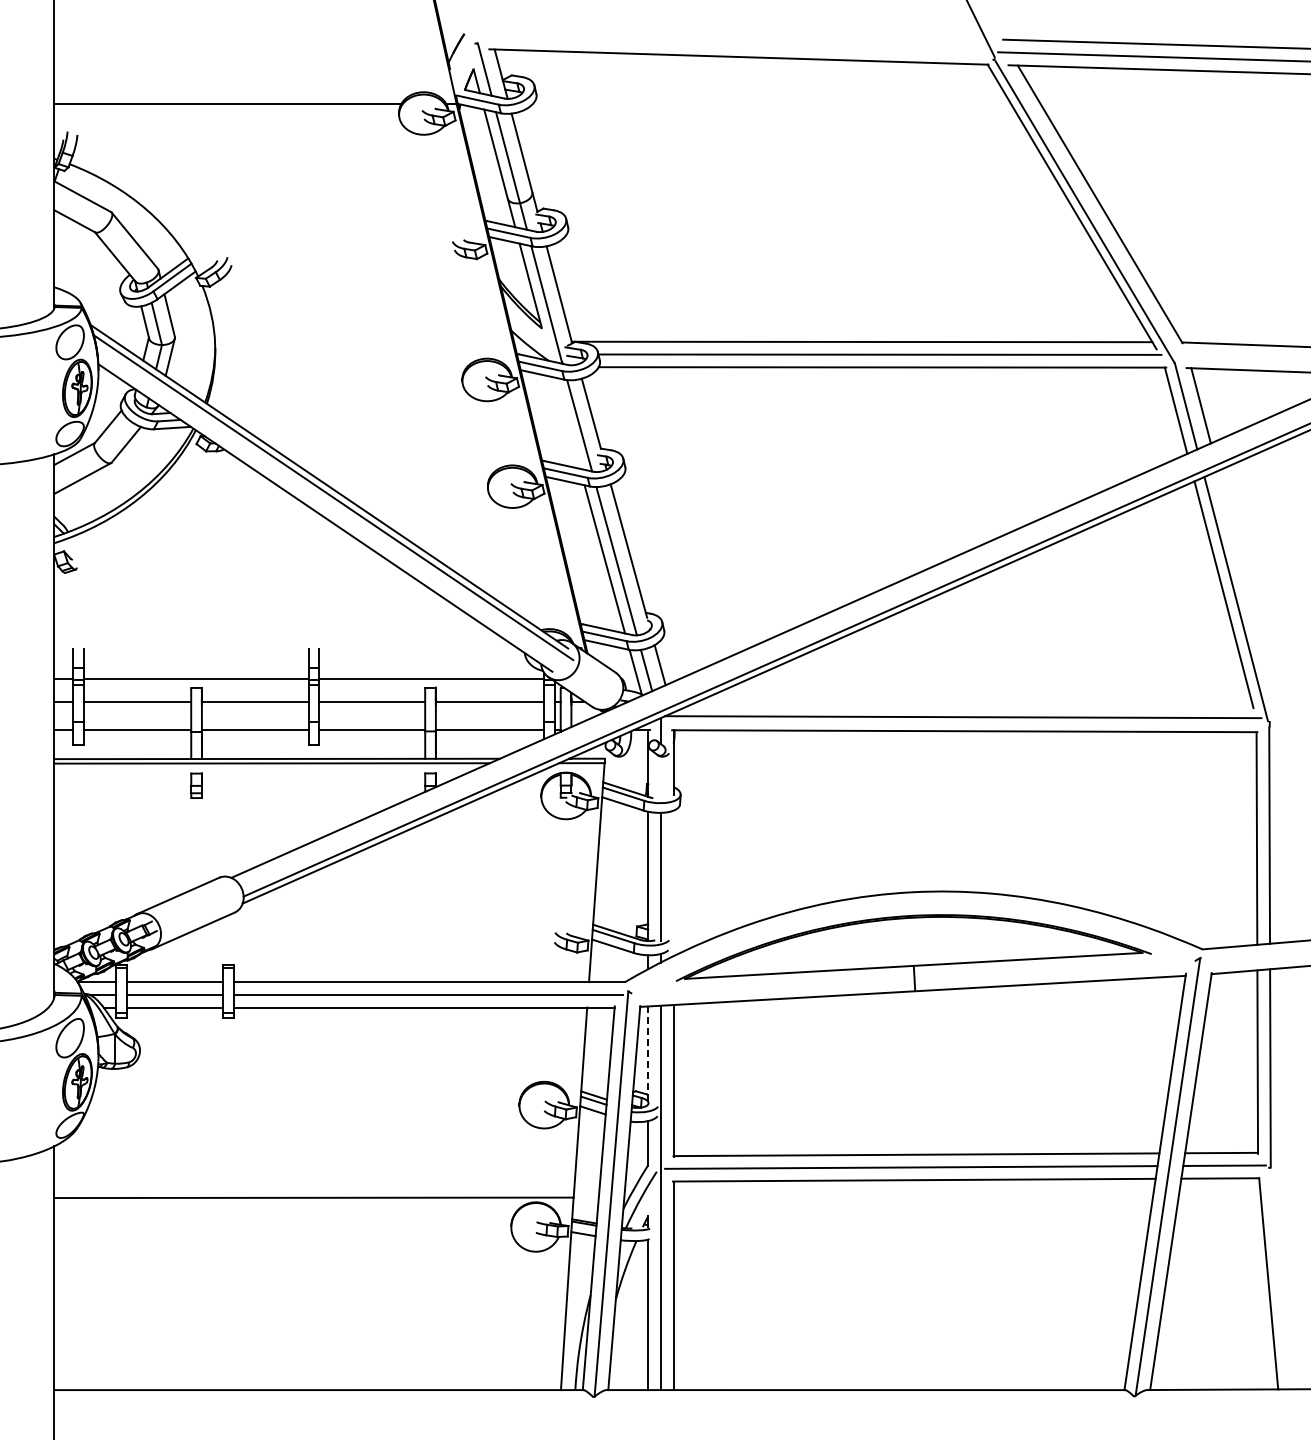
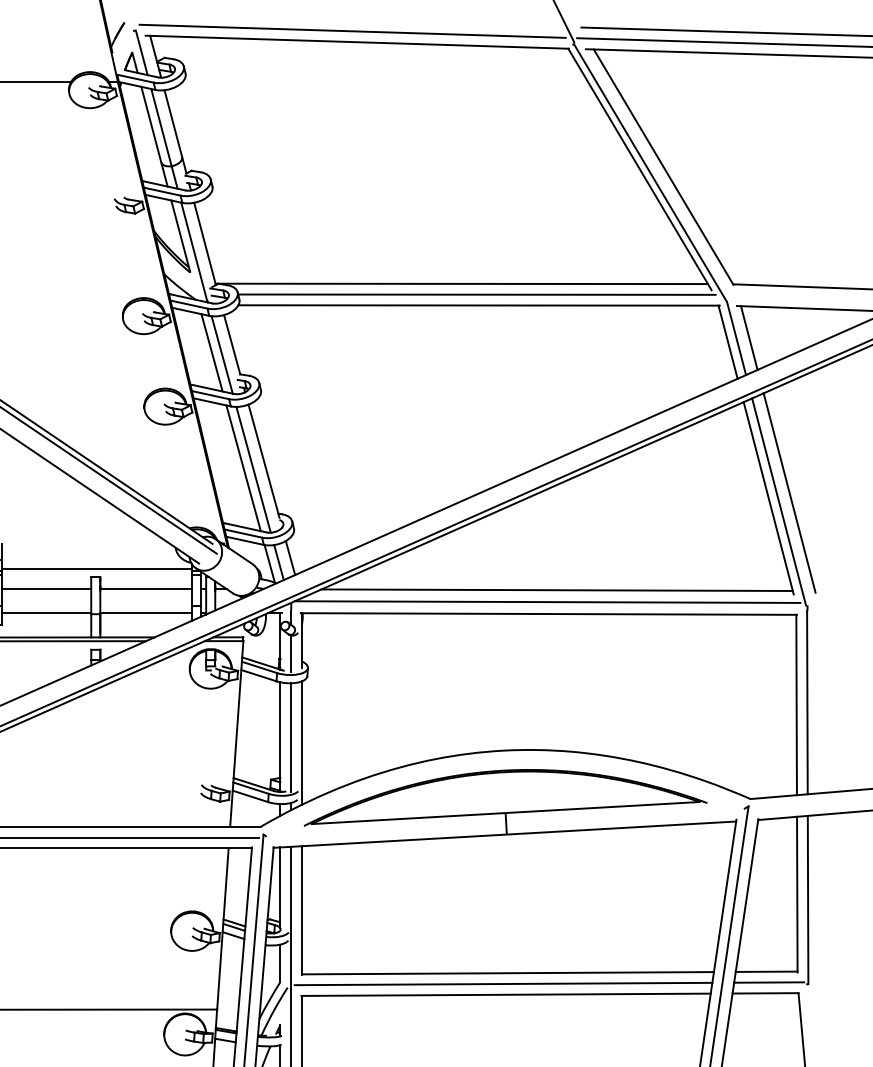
line: (733, 43) -> (352, 30), added
line: (567, 422) -> (211, 352), added
line: (1248, 588) -> (789, 492), added
line: (974, 703) -> (557, 590), added
line: (660, 777) -> (290, 653), added
line: (673, 883) -> (301, 743), added
line: (648, 1053) -> (280, 887), dashed -> solid

